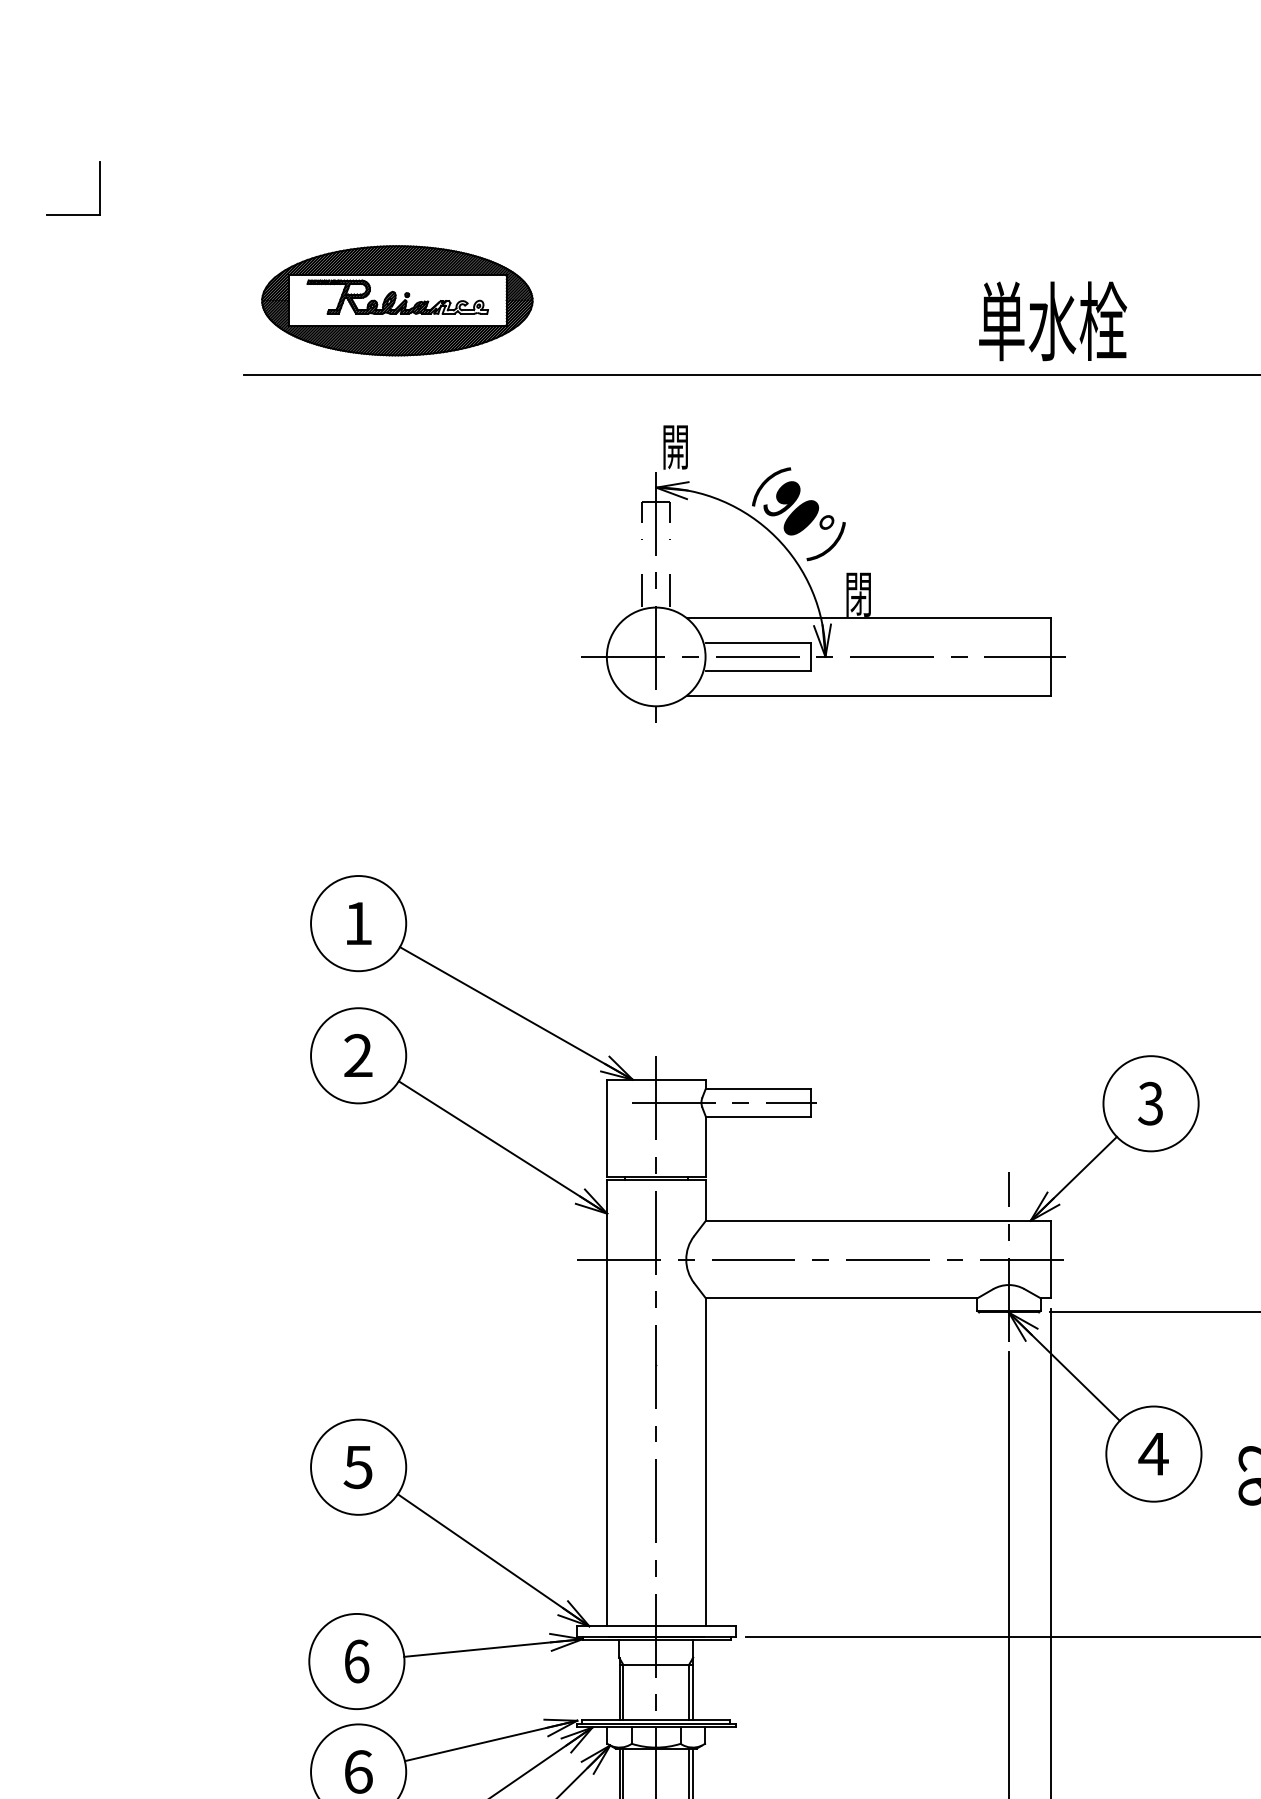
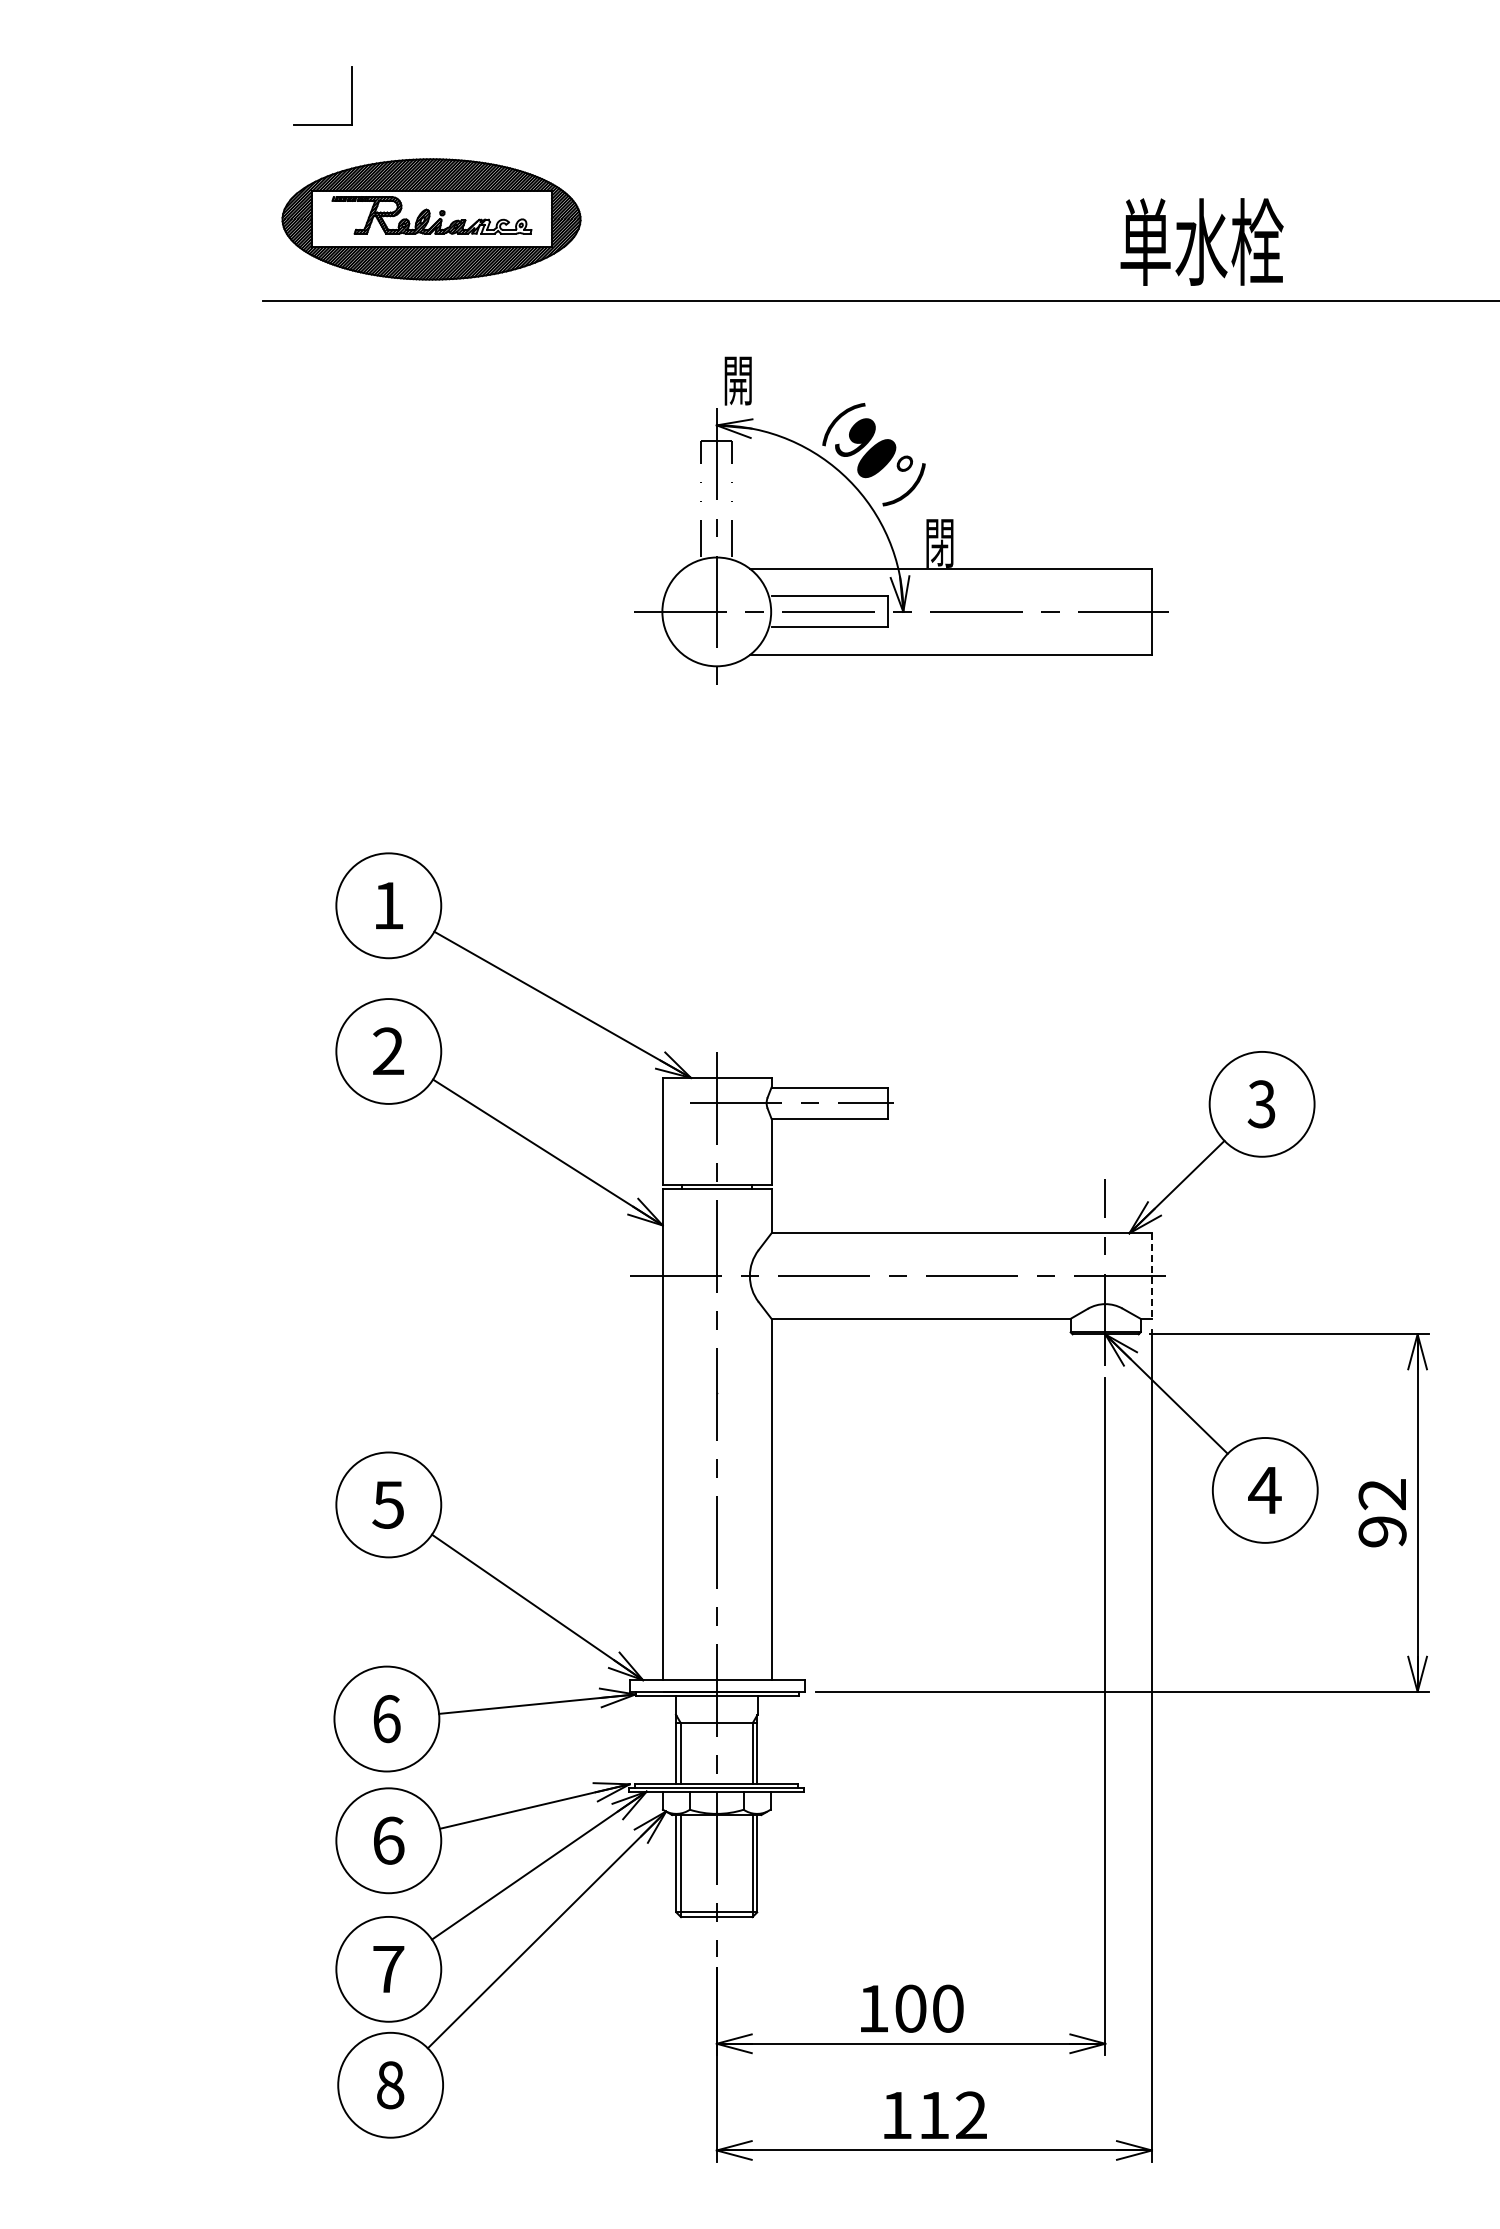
part: (98, 188) -> (351, 95), moved
text: (1052, 320) -> (1201, 241), moved
line: (1050, 1259) -> (1151, 1276), solid -> dashed

